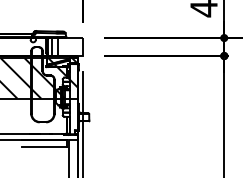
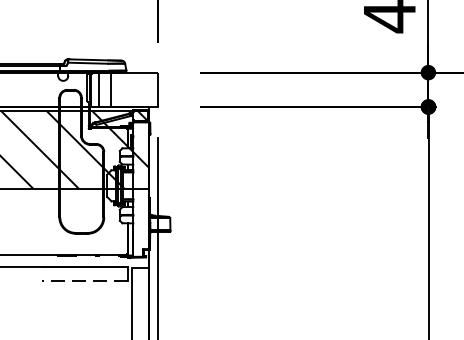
line: (44, 146) -> (84, 279), solid -> dashed

